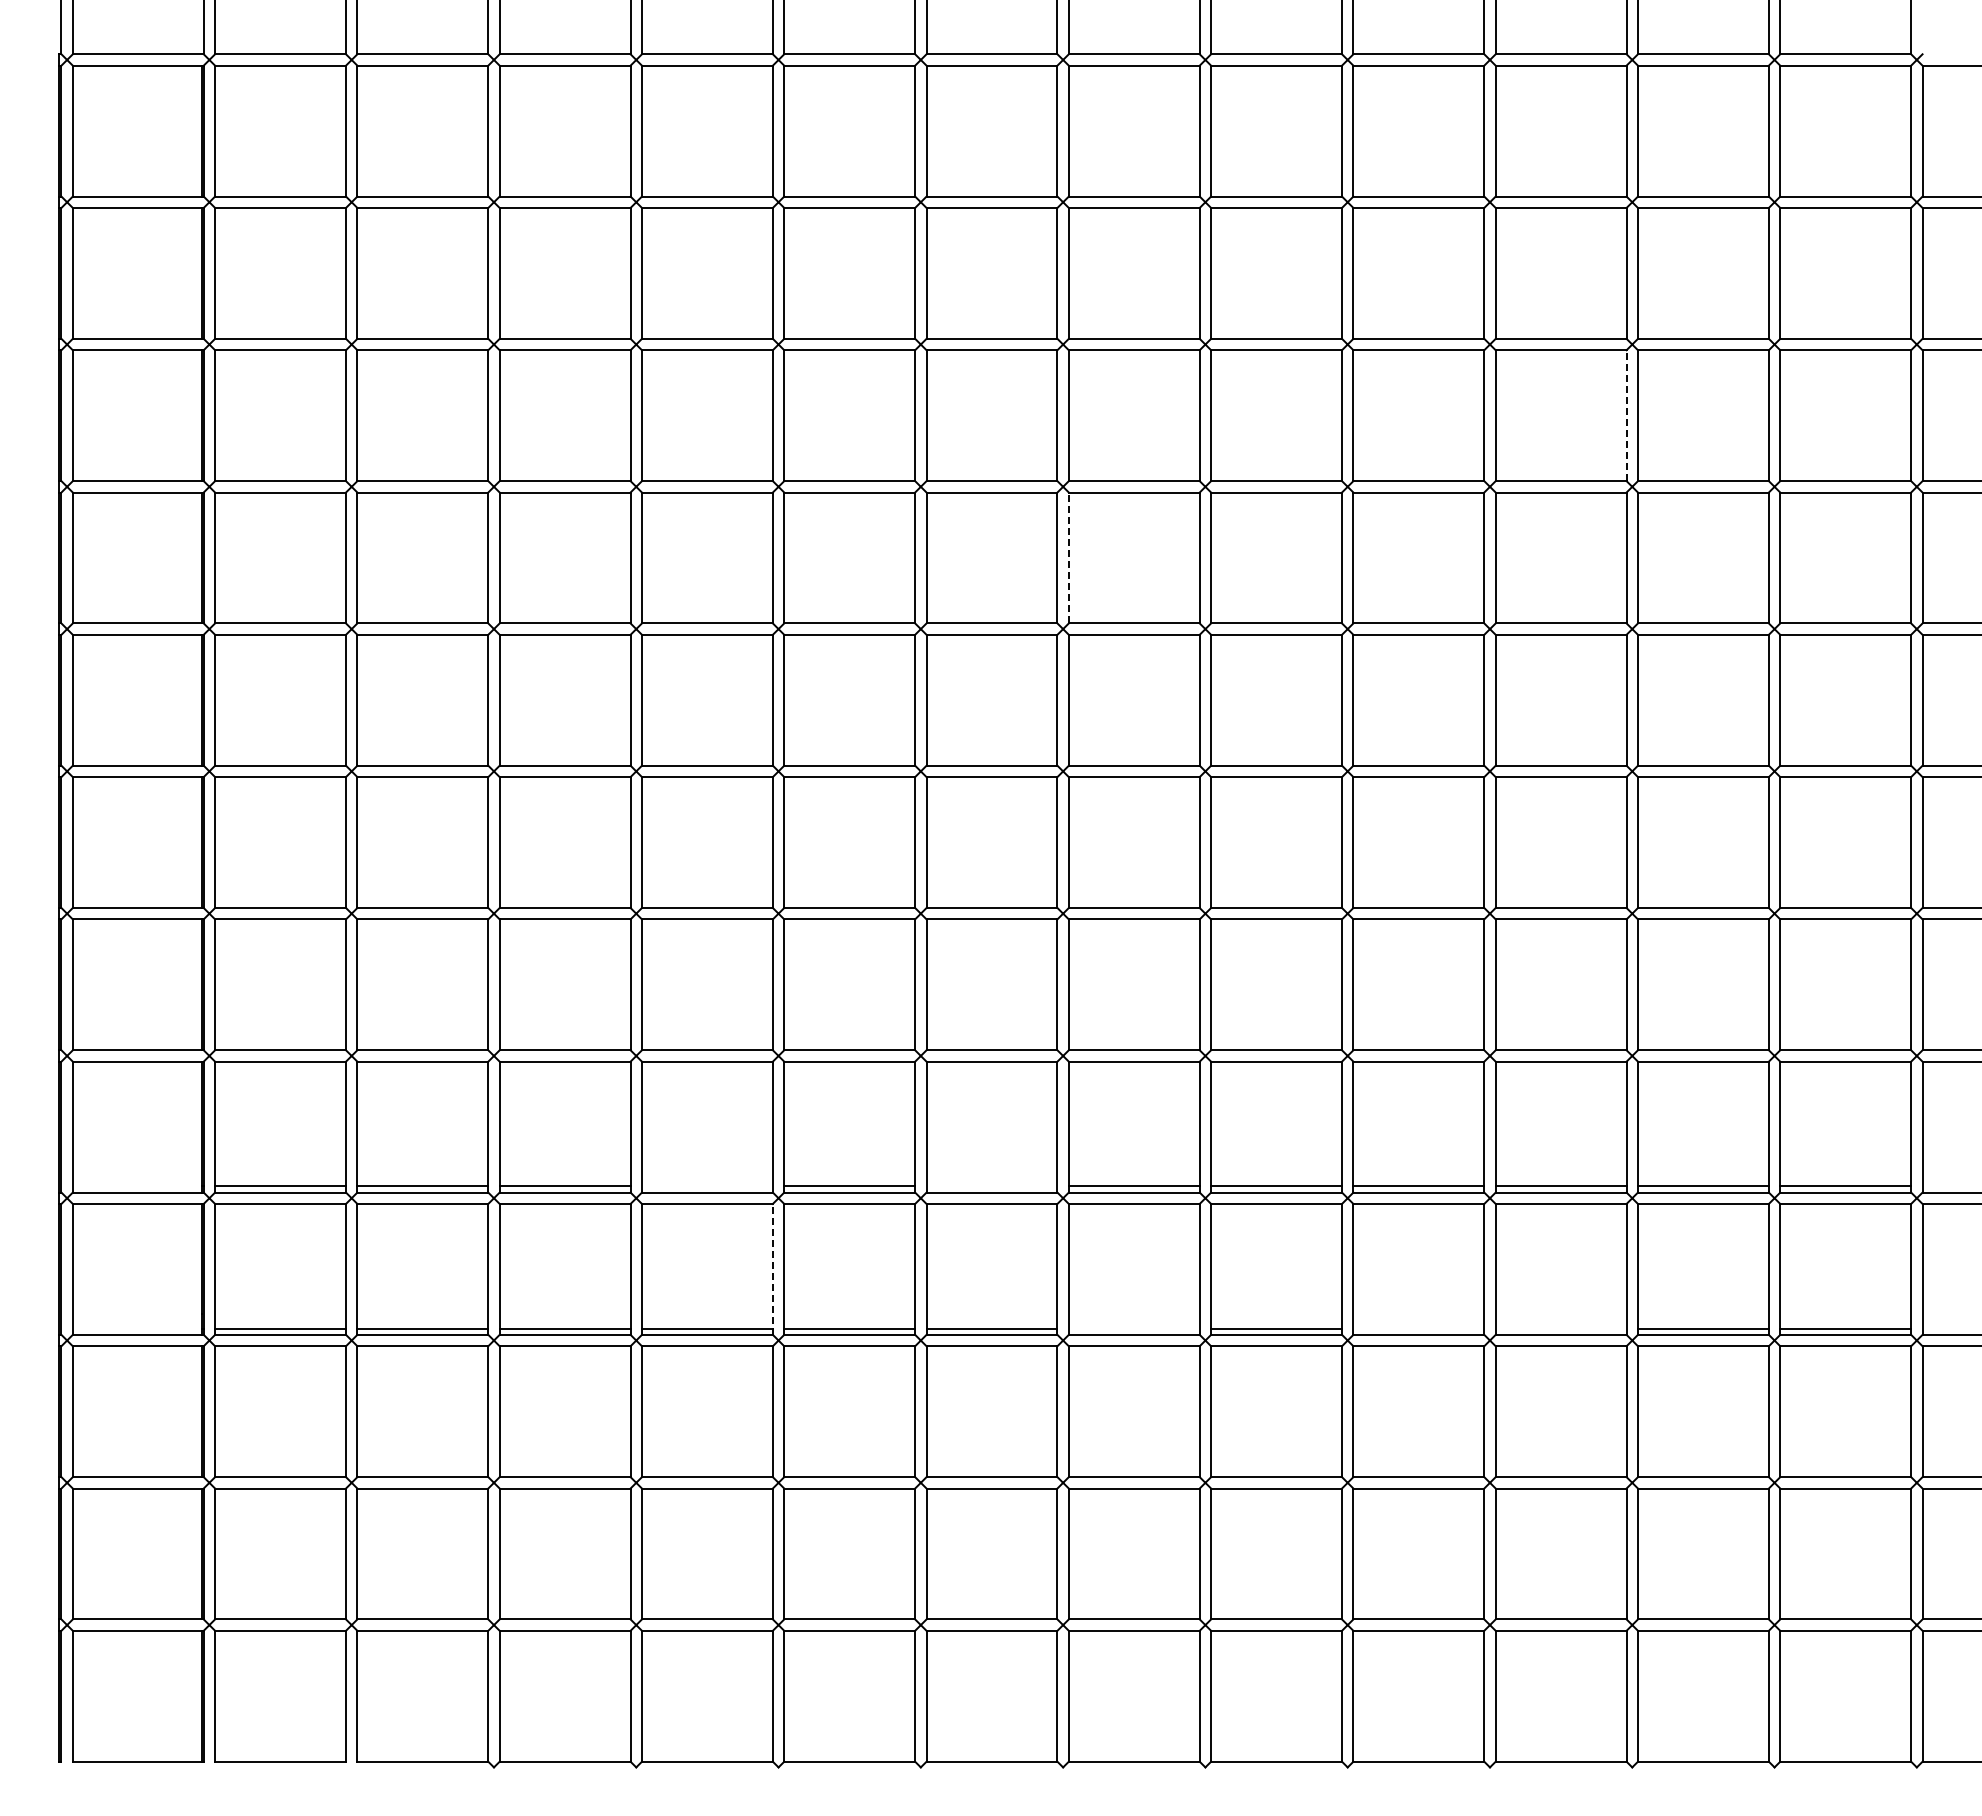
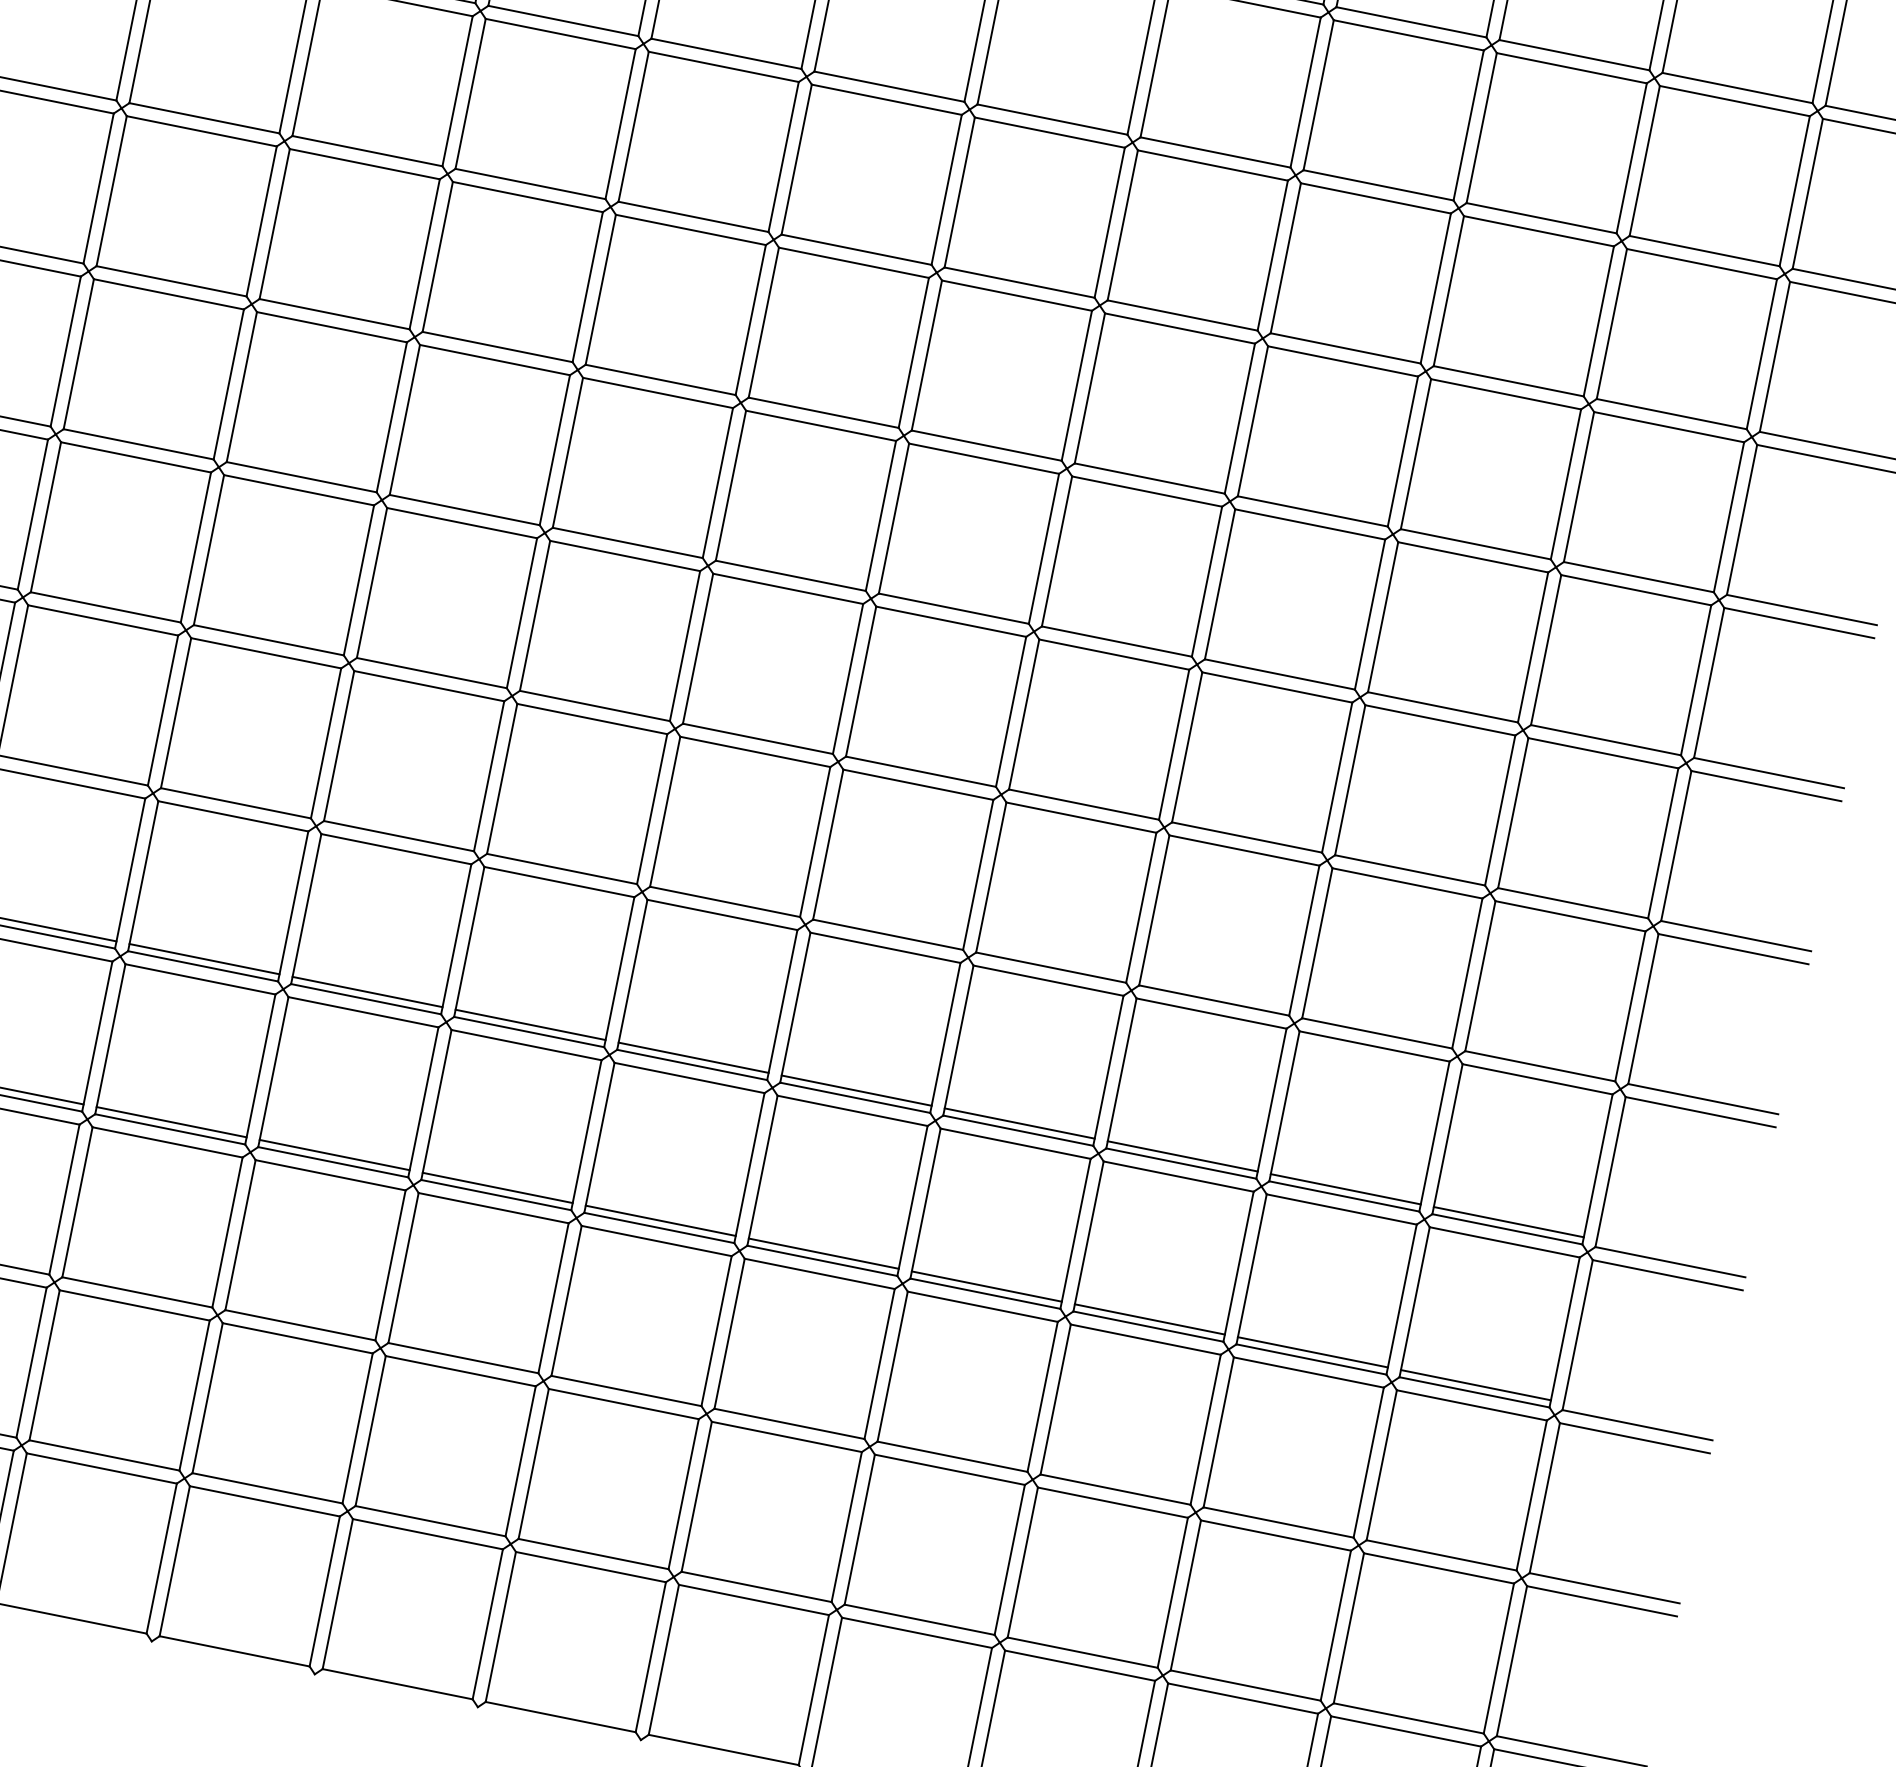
line: (1626, 415) -> (1435, 288), dashed -> solid
line: (1068, 557) -> (763, 322), dashed -> solid
line: (706, 1186) -> (203, 959), added
line: (991, 1186) -> (529, 1025), added
line: (772, 1268) -> (260, 1068), dashed -> solid
line: (1133, 1328) -> (659, 1220), added
line: (1418, 1328) -> (986, 1286), added
line: (1560, 1328) -> (1149, 1319), added

